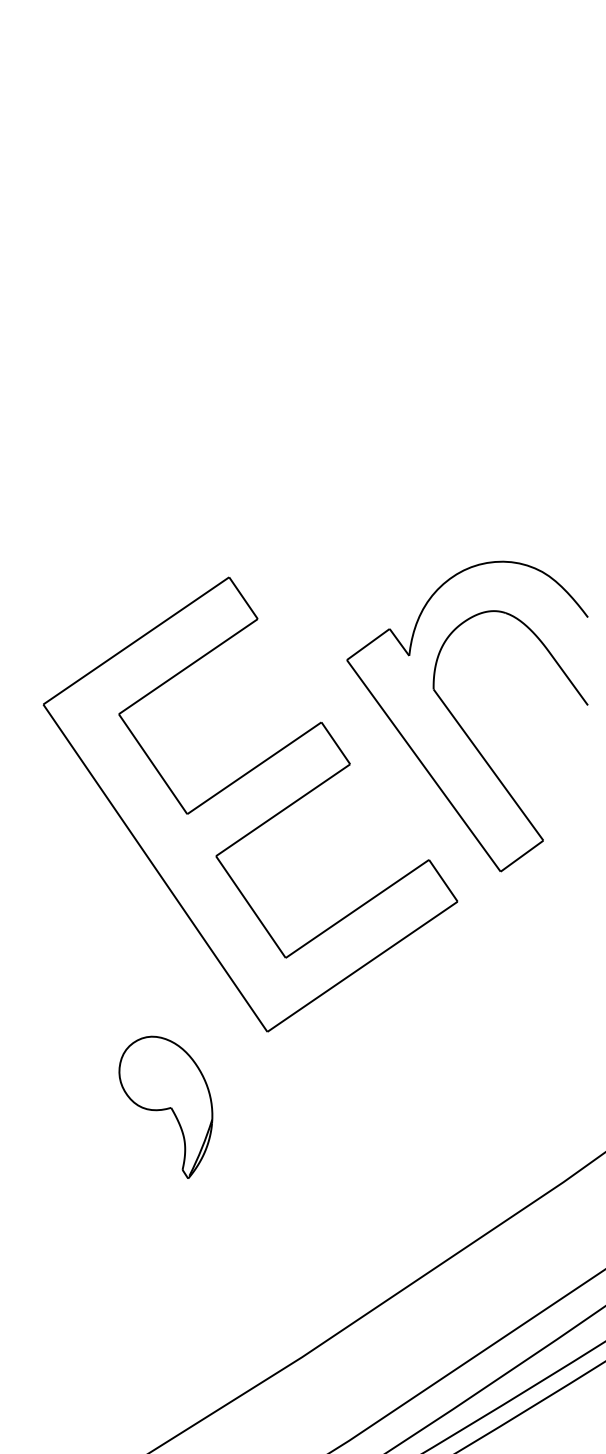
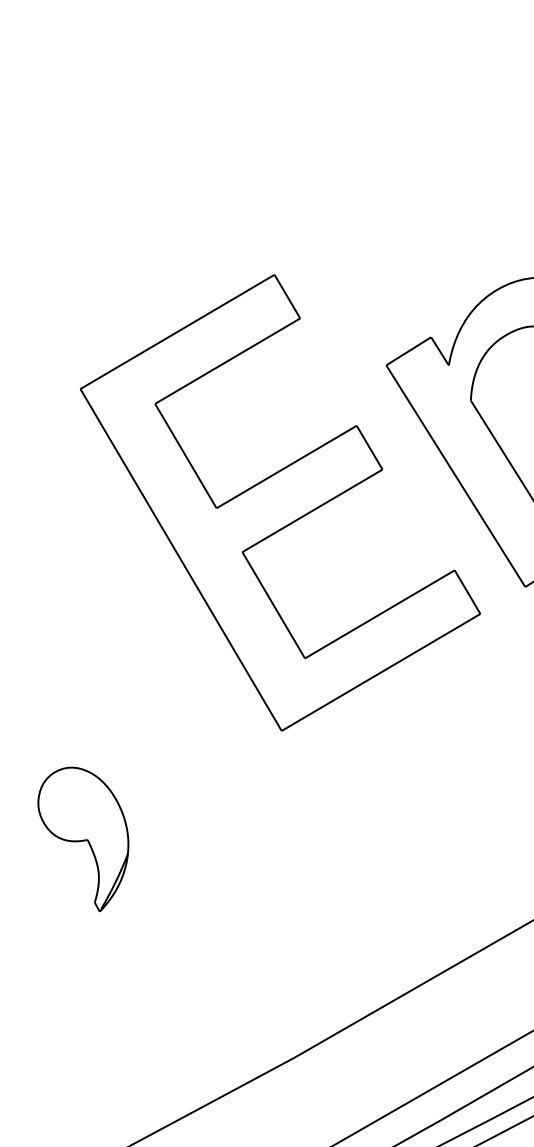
part: (165, 1106) -> (82, 838), moved

